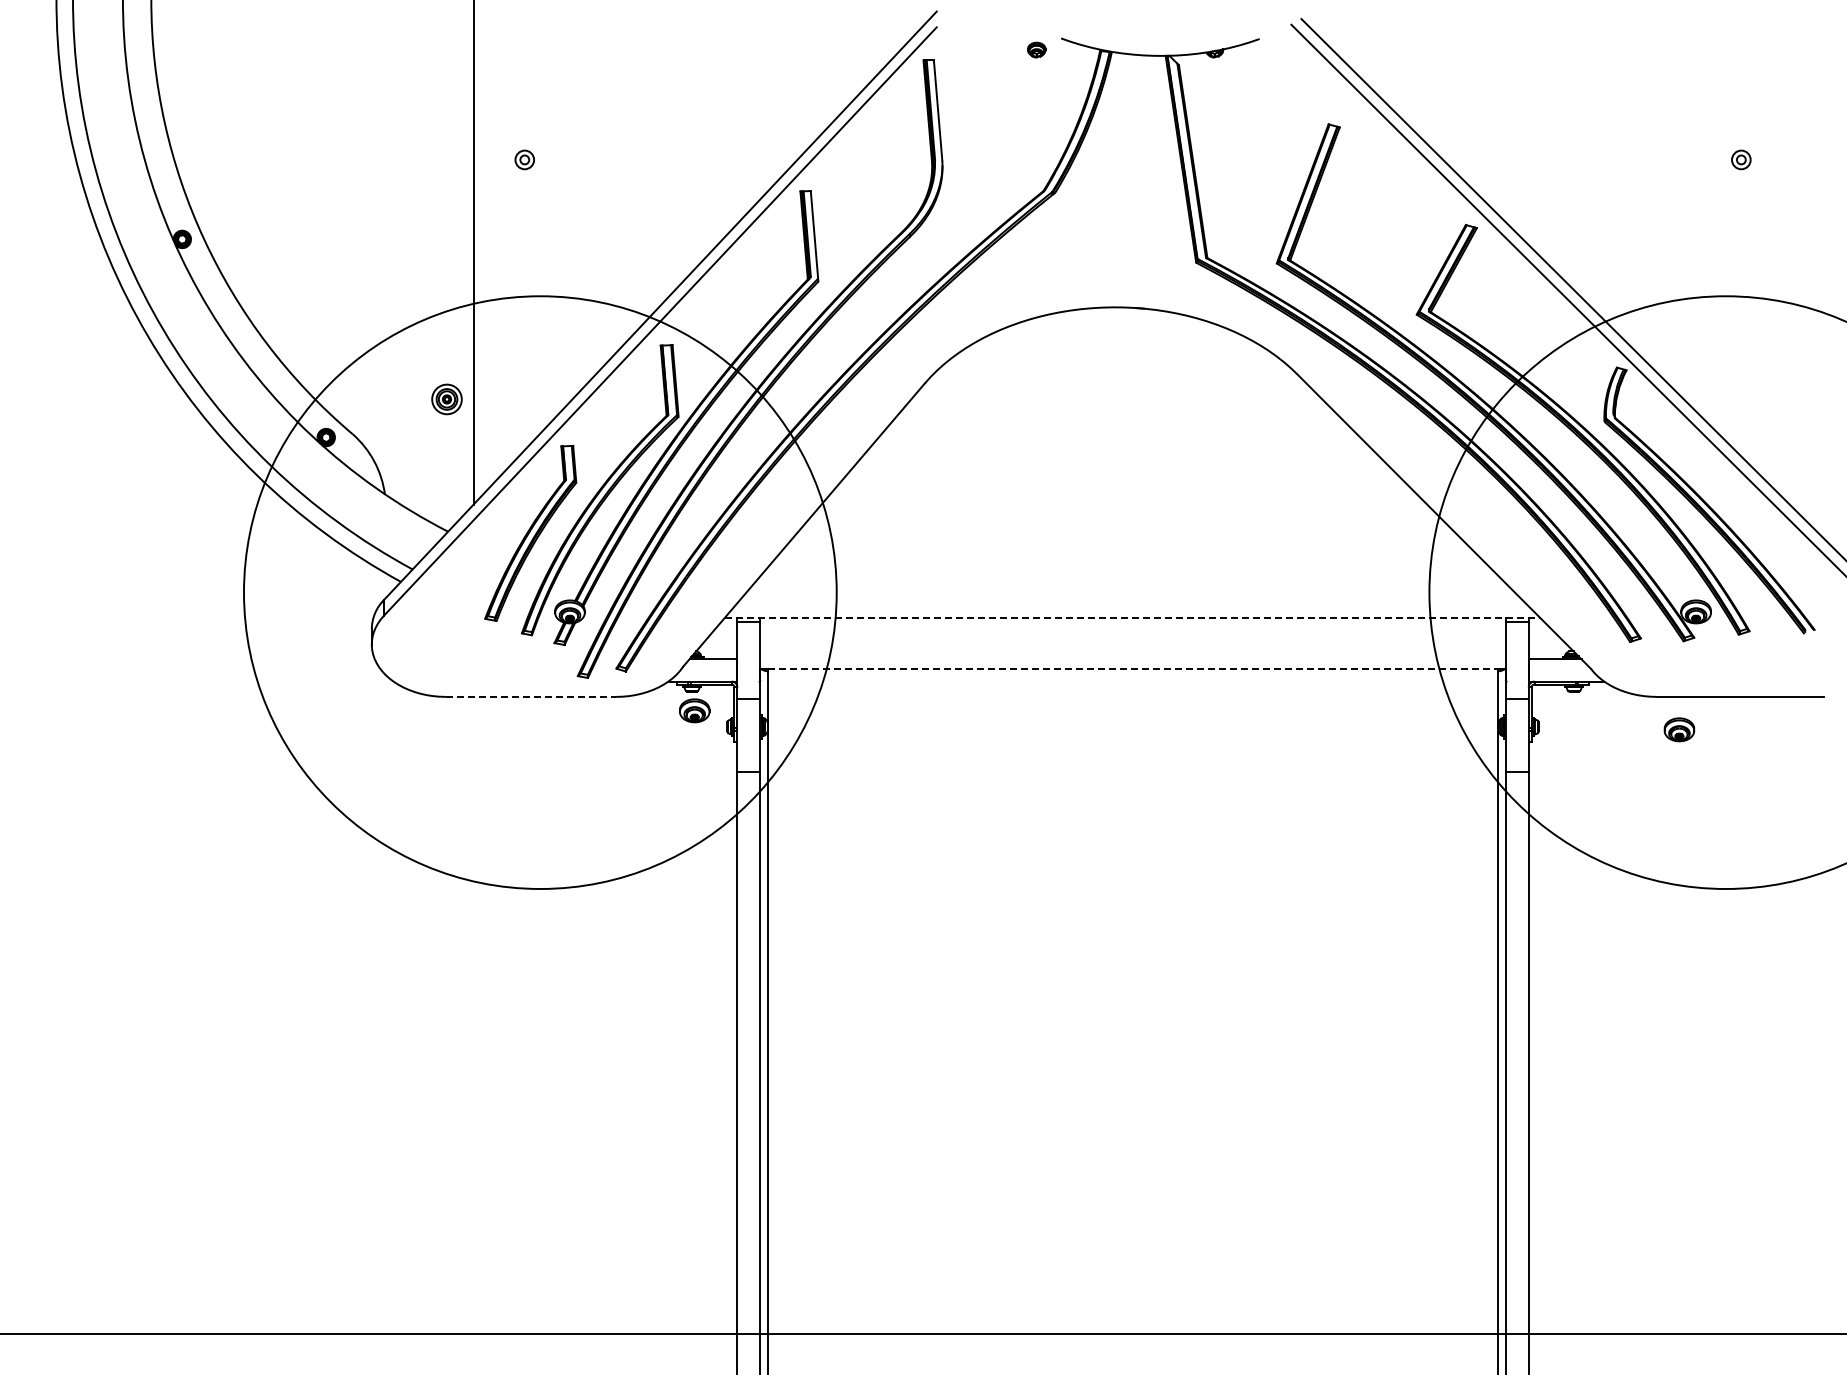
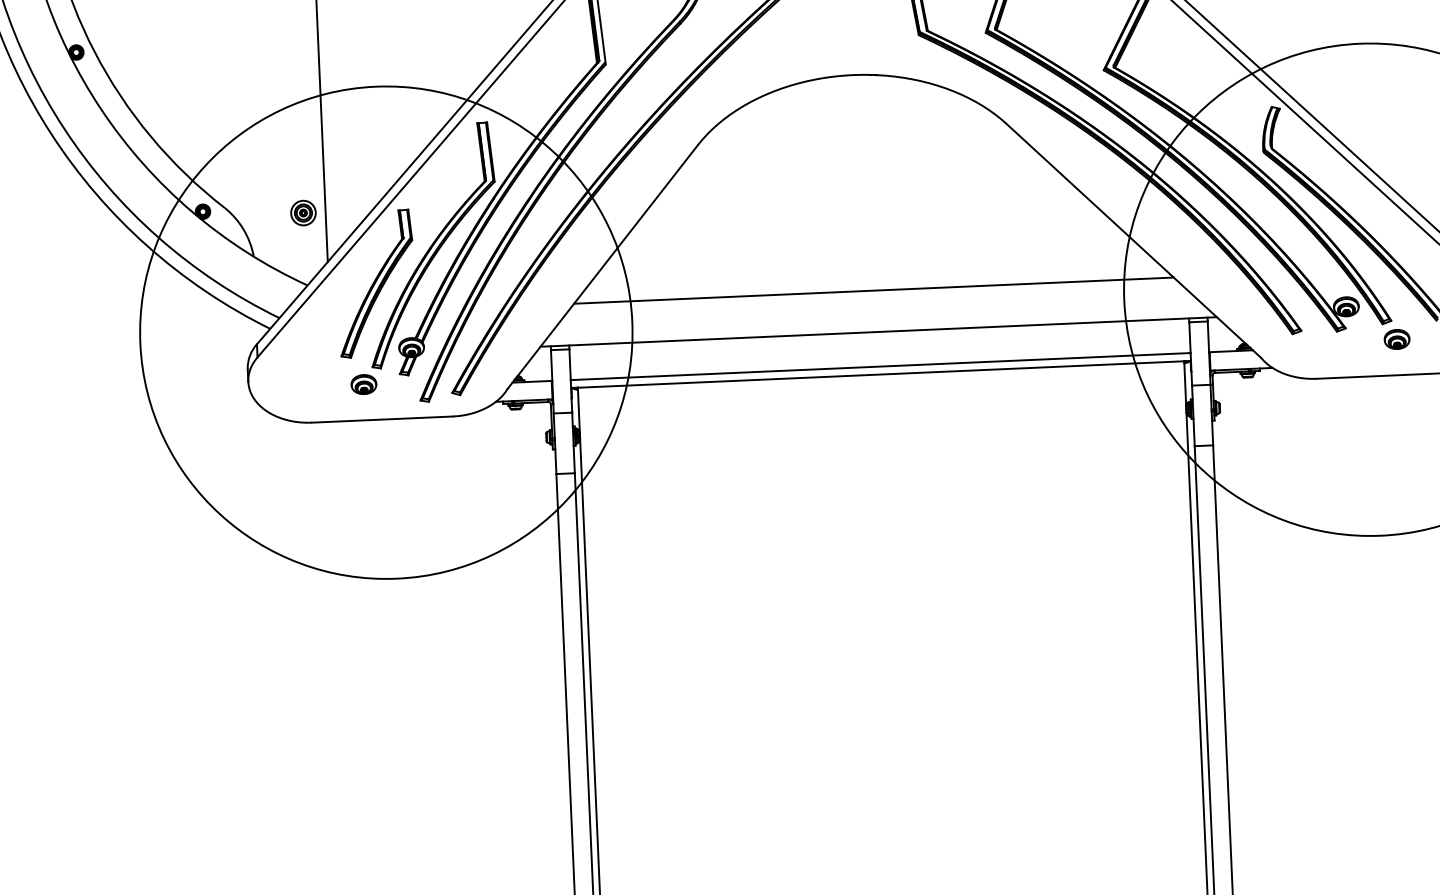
part: (446, 399) -> (303, 213), moved
line: (1128, 567) -> (873, 290), added
line: (1133, 617) -> (879, 331), dashed -> solid
line: (1132, 659) -> (880, 366), added
line: (1133, 668) -> (881, 374), dashed -> solid
line: (531, 696) -> (382, 419), dashed -> solid
part: (694, 710) -> (363, 384), moved
part: (1679, 729) -> (1397, 339), moved

